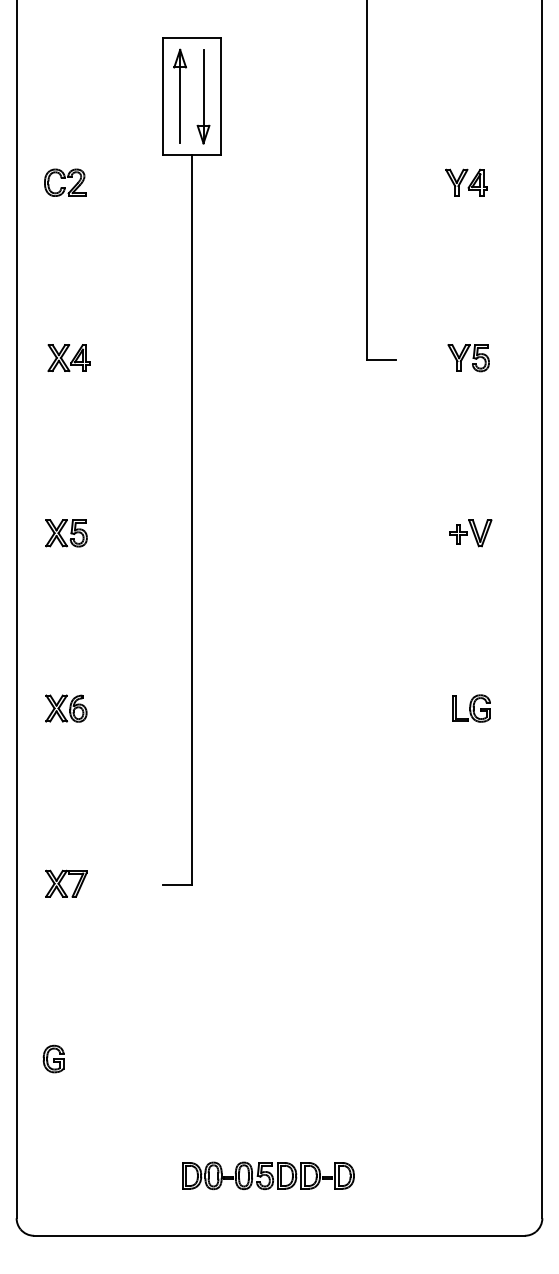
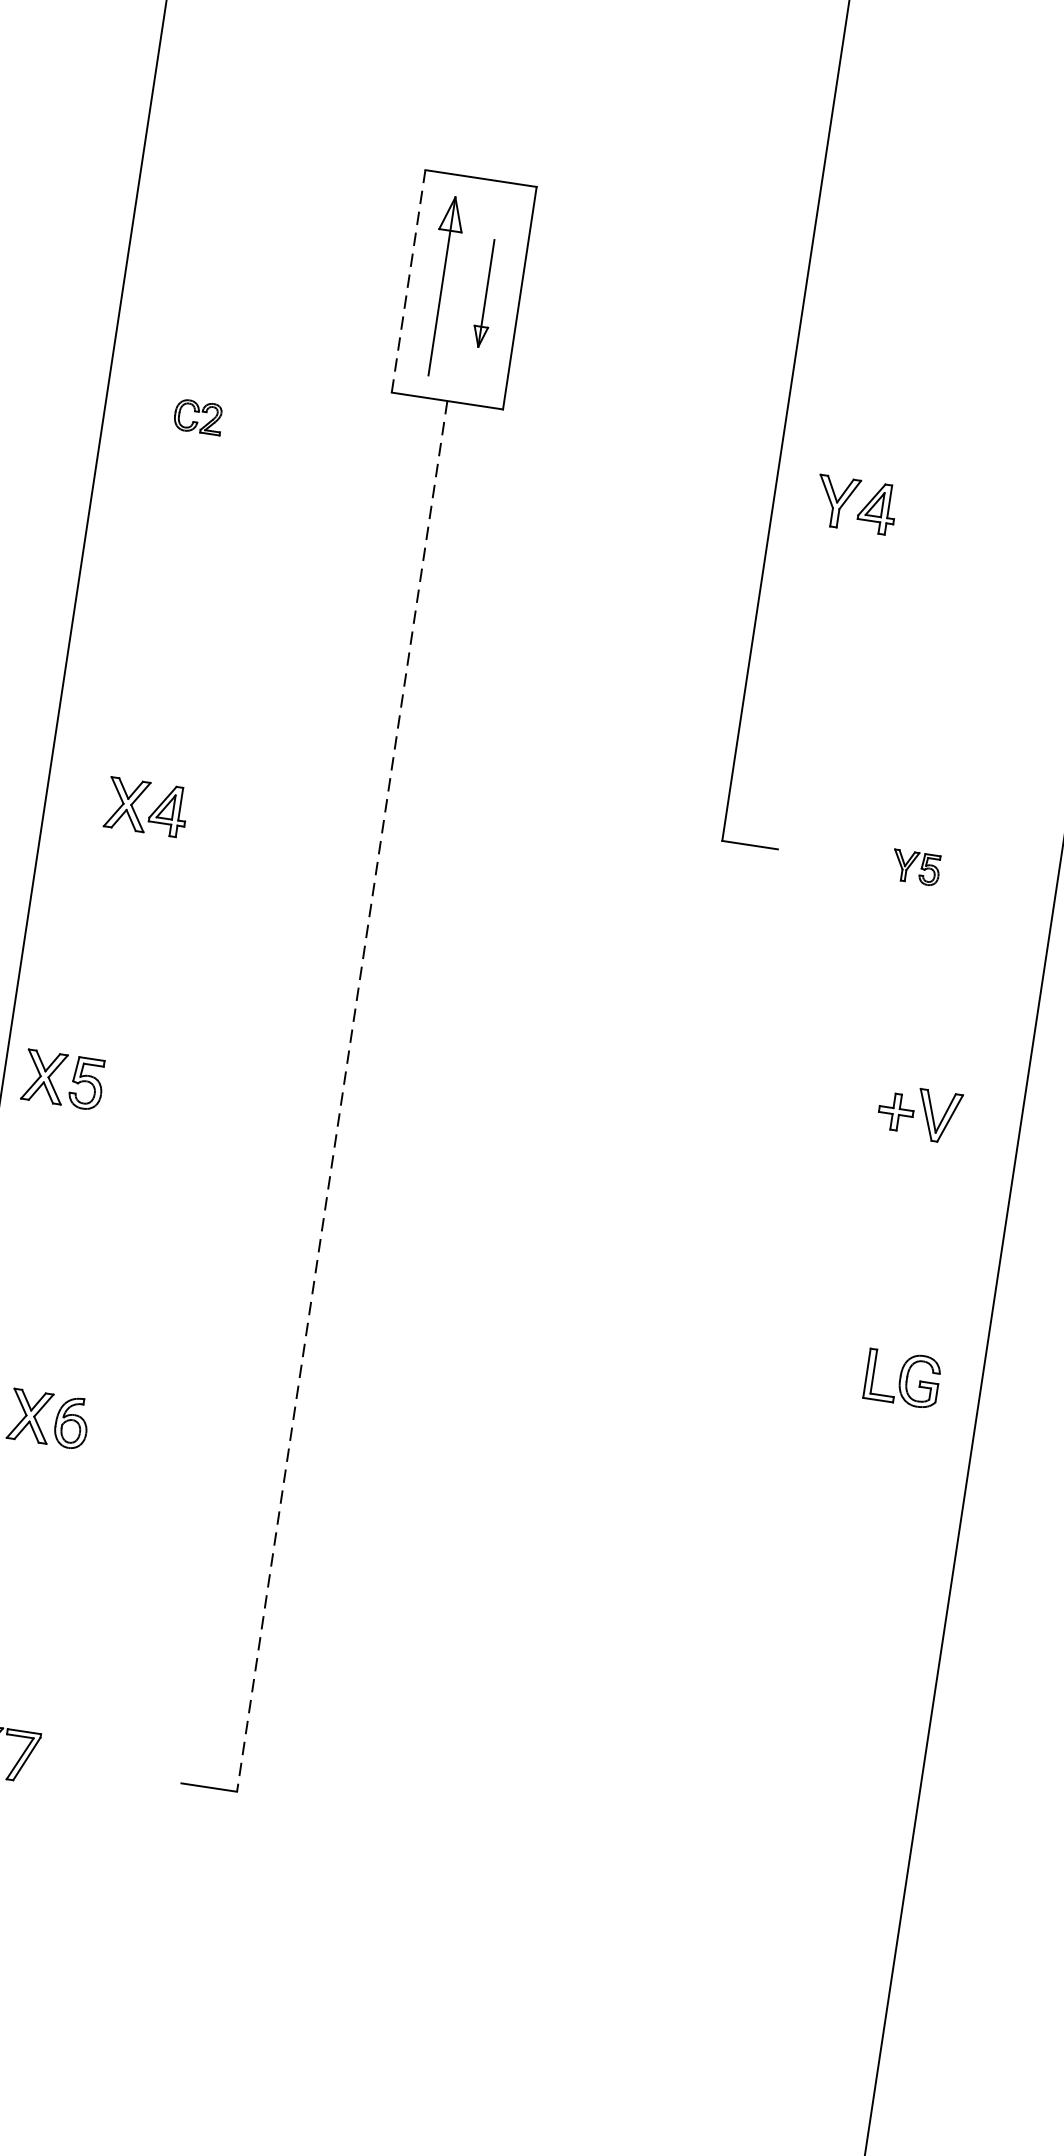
line: (162, 96) -> (408, 281), solid -> dashed
part: (203, 96) -> (486, 292), size x0.6
part: (65, 182) -> (198, 416), size x0.6
part: (466, 182) -> (855, 504), moved
part: (68, 357) -> (145, 806), moved
part: (468, 358) -> (915, 868), size x0.6
line: (191, 520) -> (341, 1096), solid -> dashed
part: (66, 533) -> (63, 1080), moved
part: (470, 533) -> (919, 1114), moved
part: (471, 708) -> (902, 1378), moved

